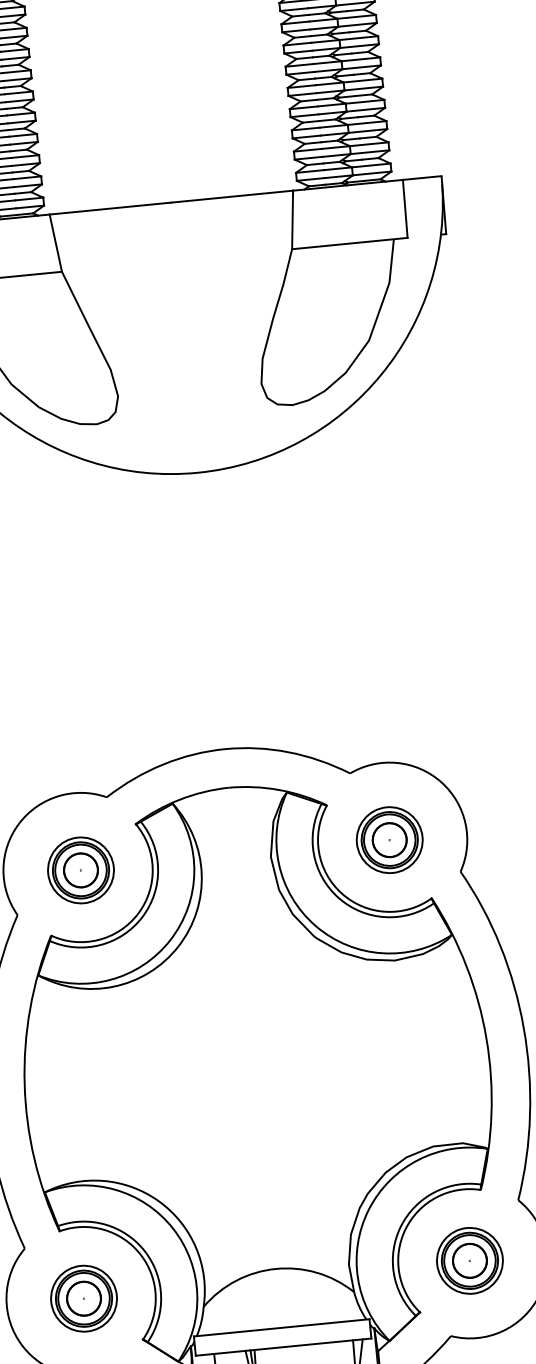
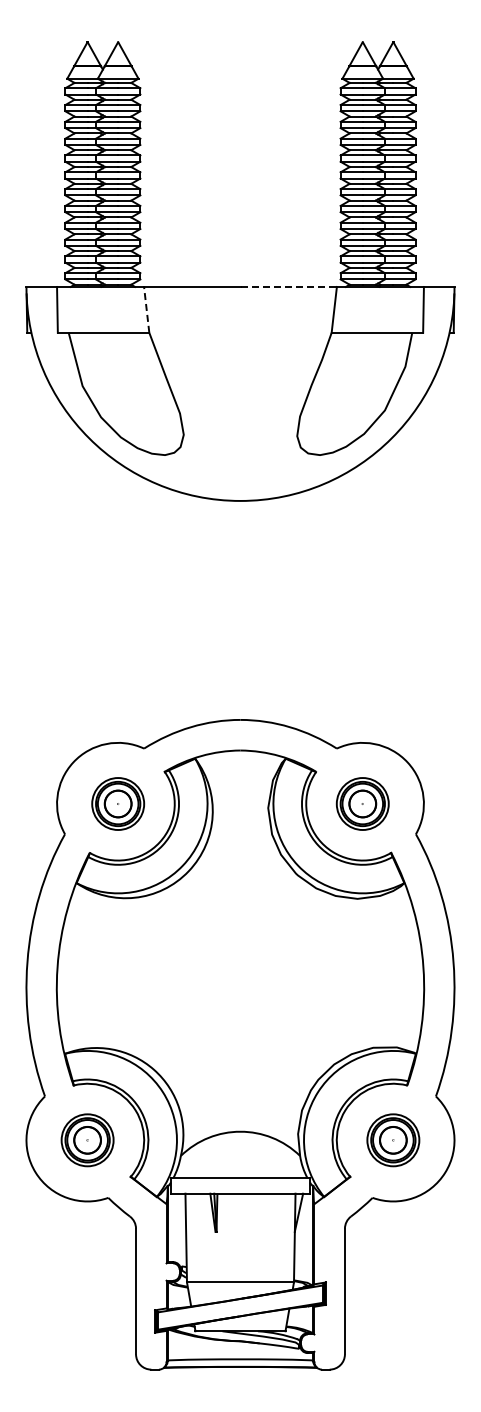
line: (233, 196) -> (289, 286), solid -> dashed
line: (55, 242) -> (146, 309), solid -> dashed

